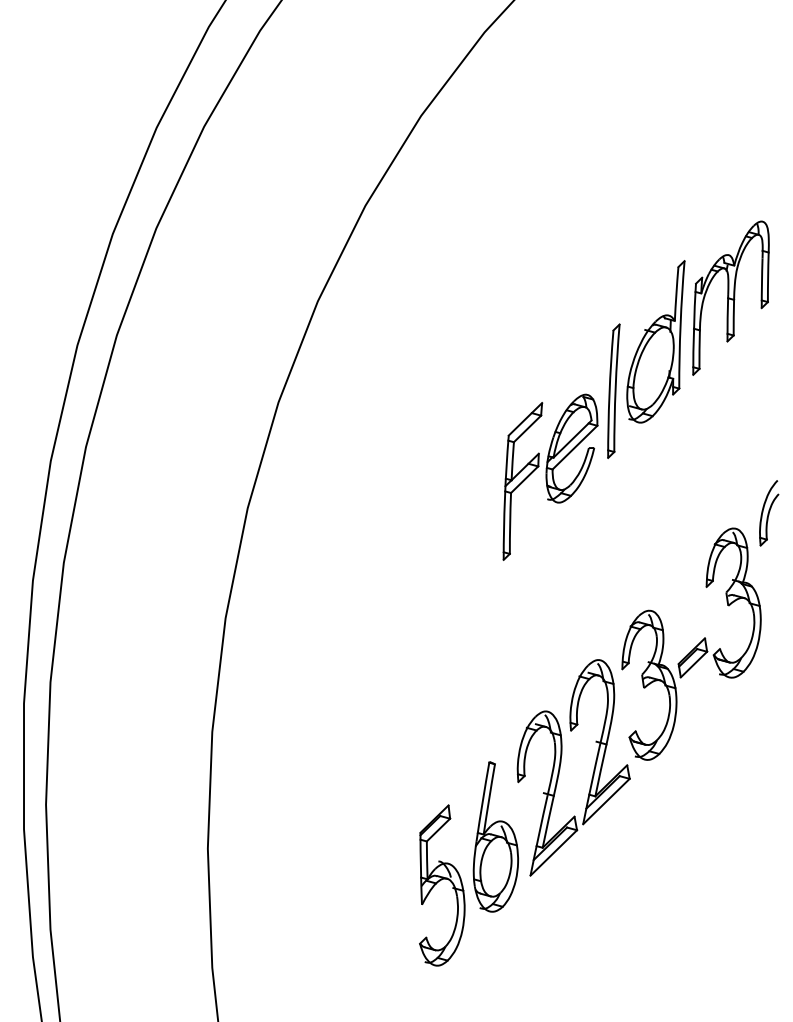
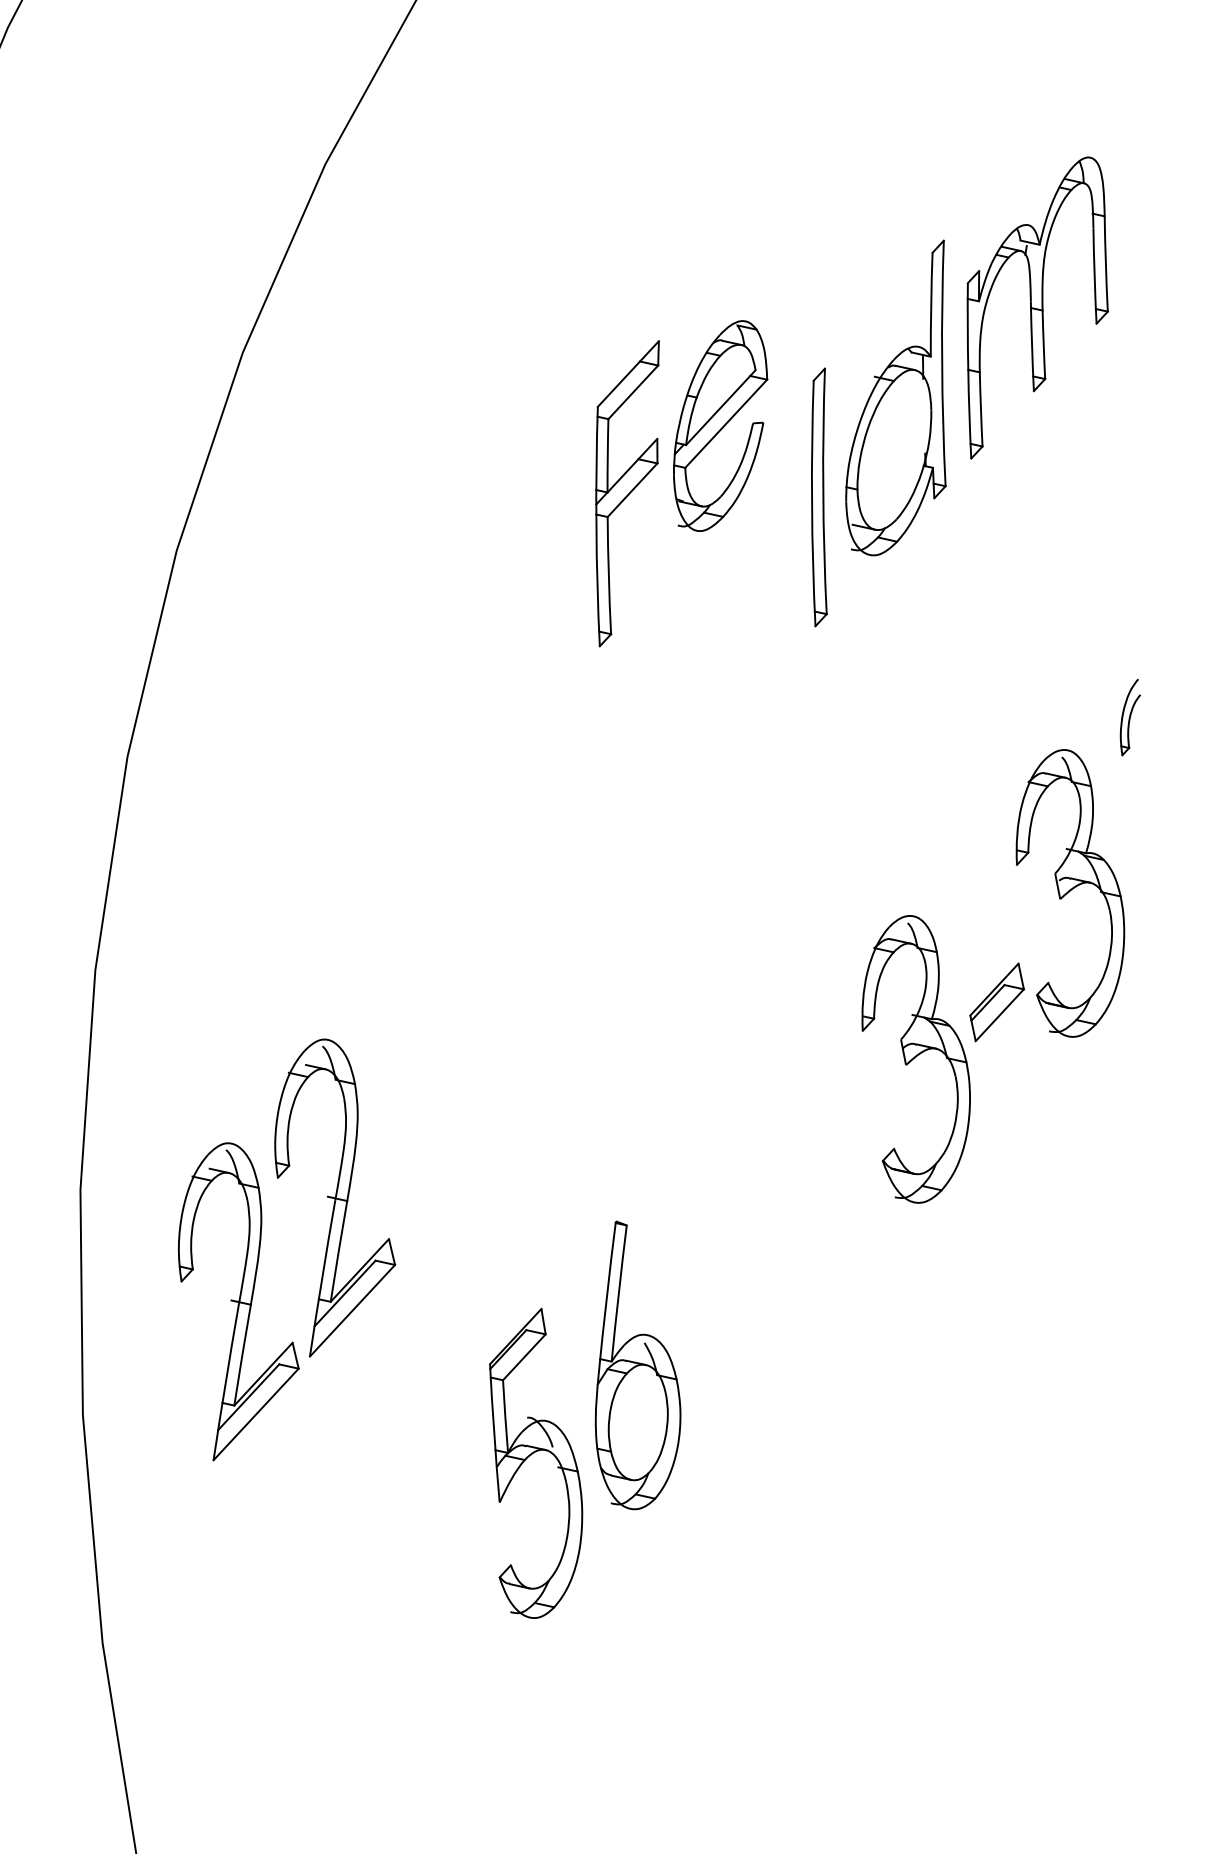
part: (550, 476) -> (681, 481), moved
part: (769, 513) -> (1130, 717), size x0.6
part: (561, 763) -> (262, 1241), moved

